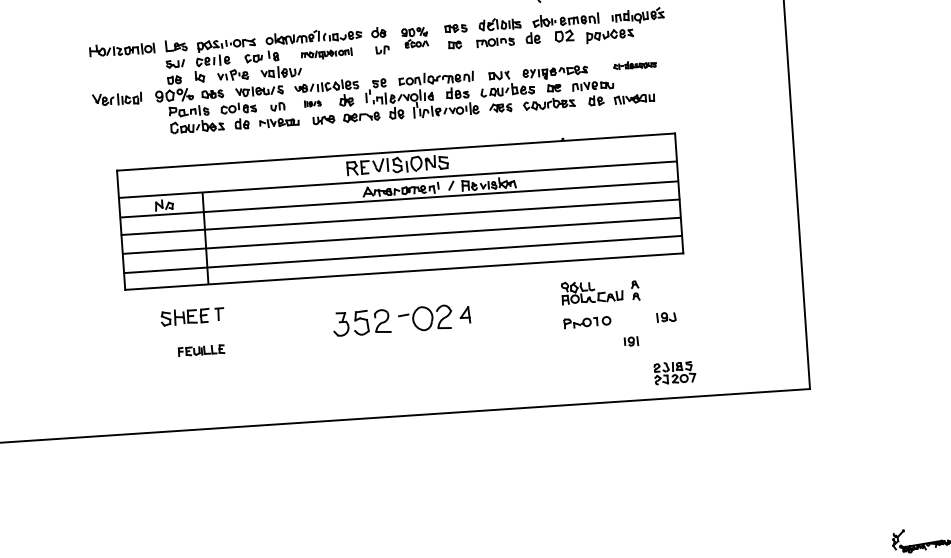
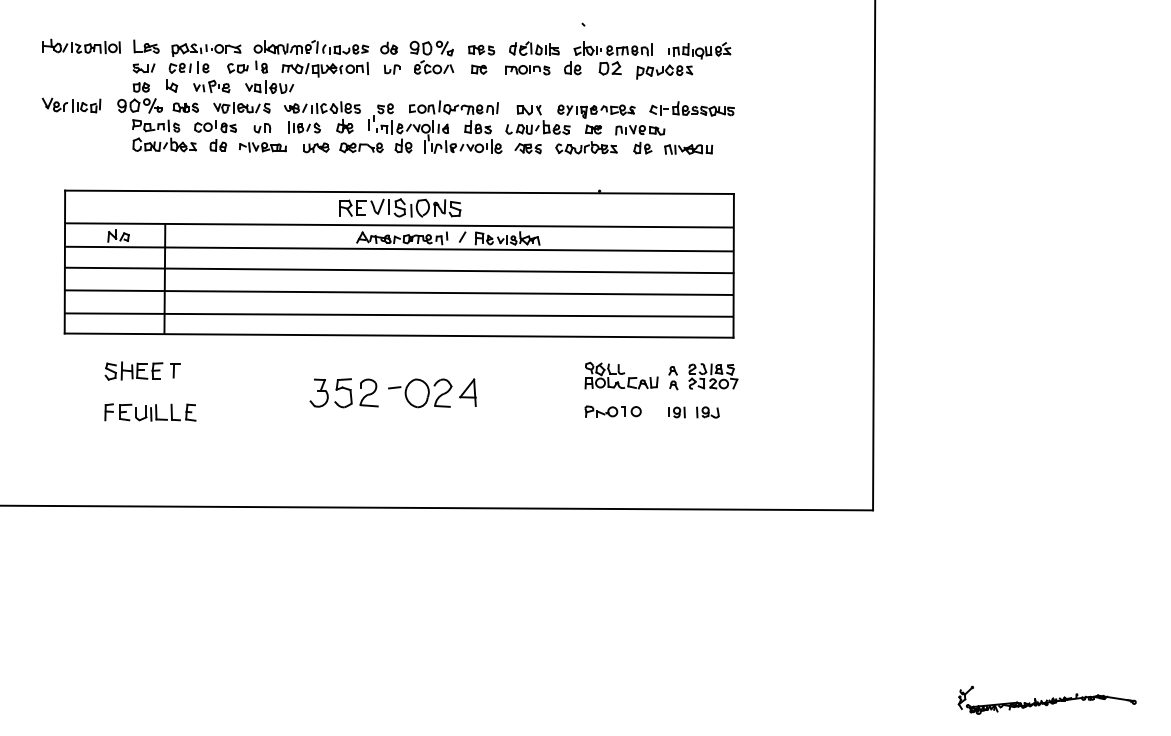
part: (414, 37) -> (431, 57), size x1.43
part: (326, 54) -> (324, 69), size x1.43
part: (634, 64) -> (691, 108), size x1.67
part: (312, 103) -> (304, 127), size x1.67
part: (464, 314) -> (467, 392), size x1.43
part: (630, 341) -> (676, 412), moved
part: (201, 350) -> (150, 412), size x1.67
part: (675, 372) -> (713, 376), moved

